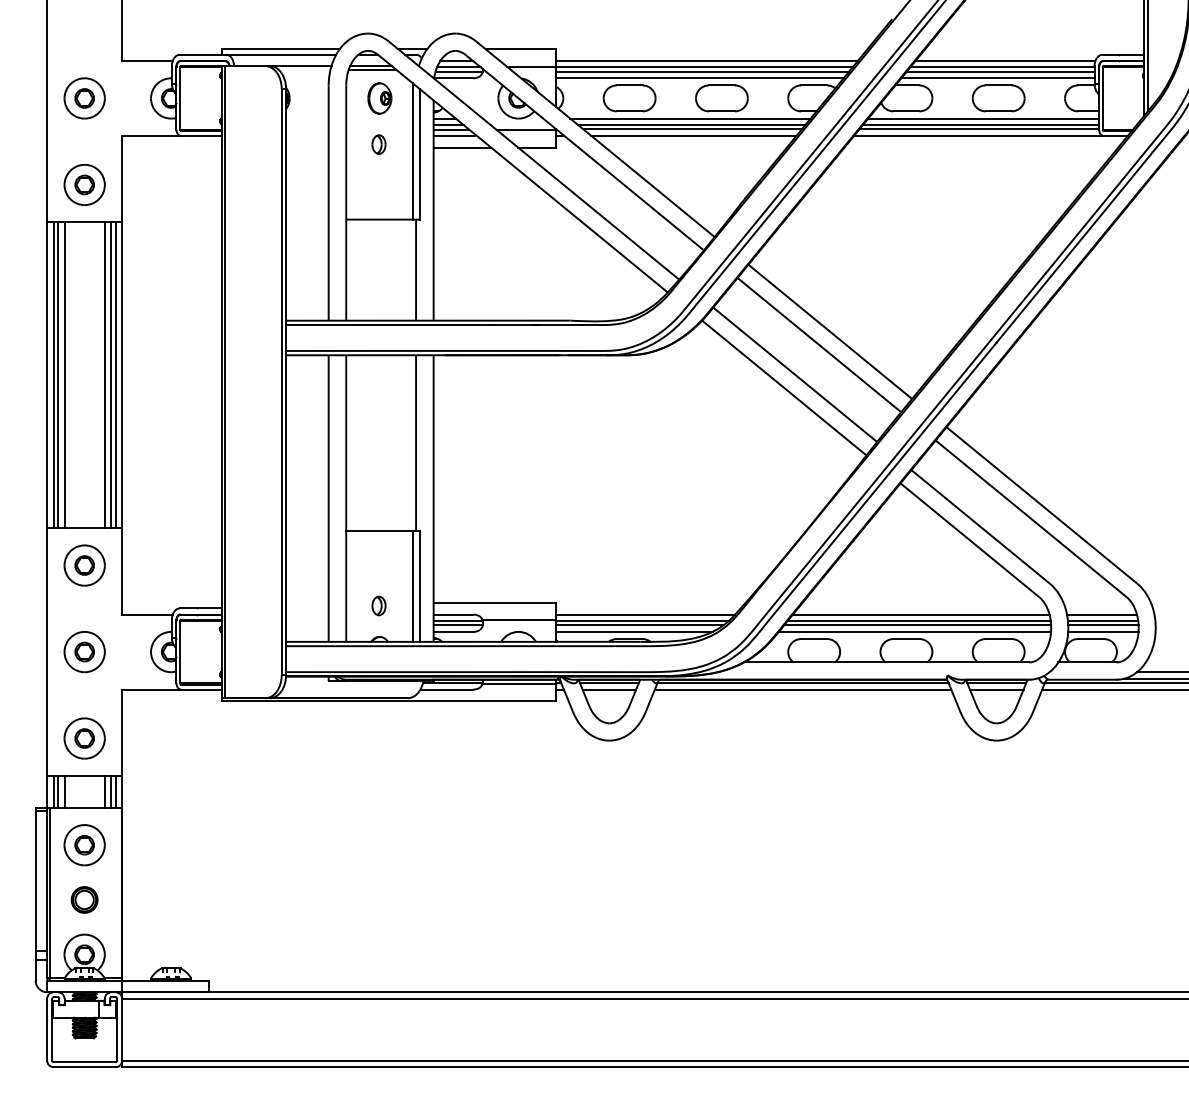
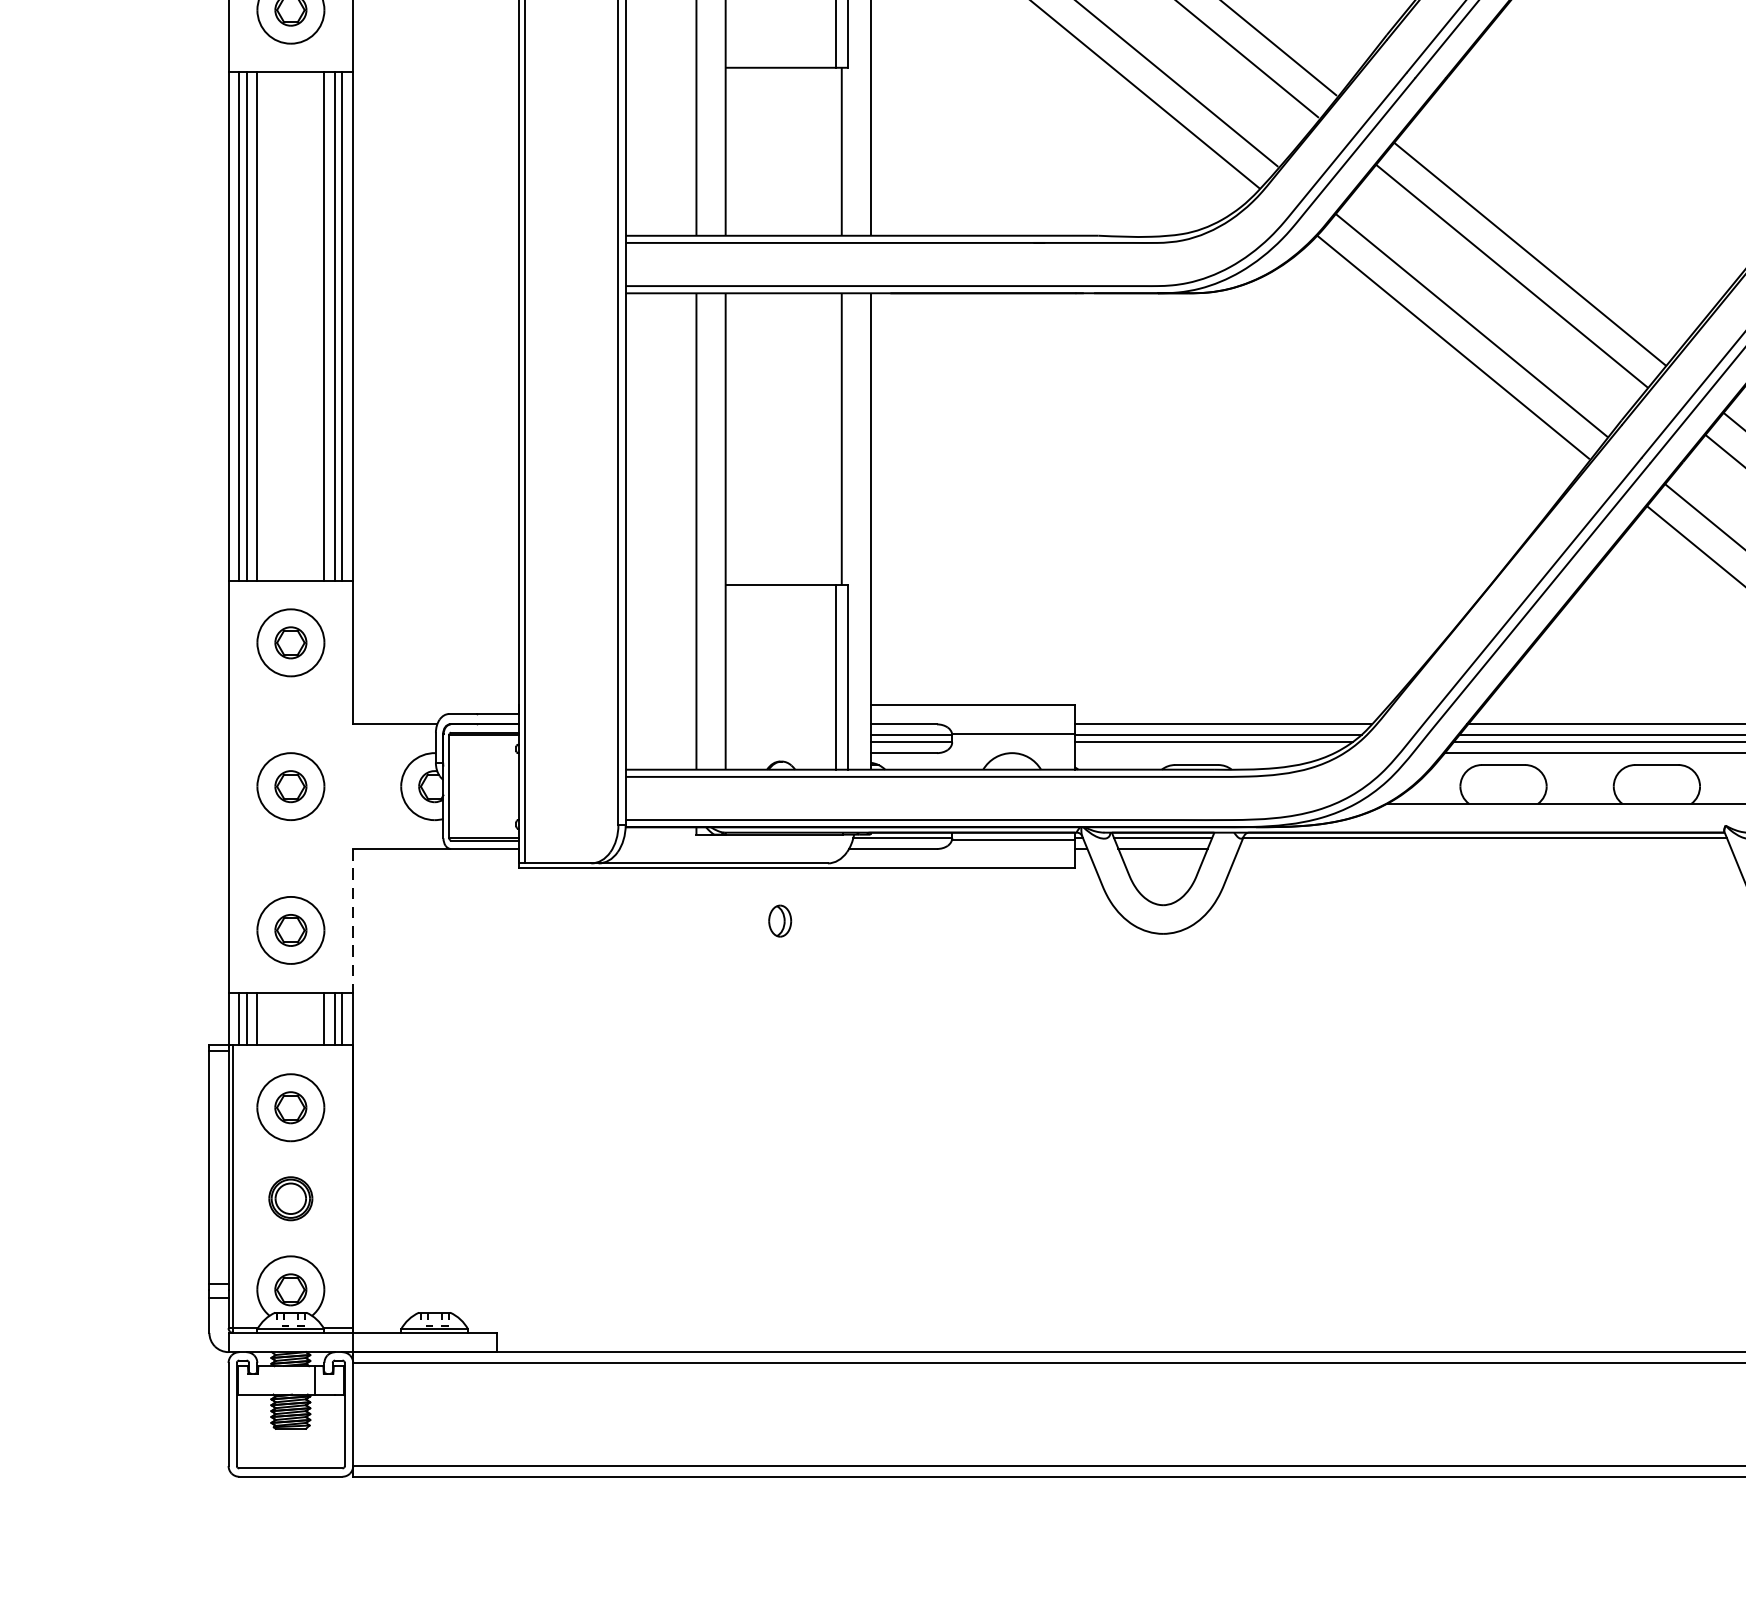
part: (378, 605) -> (779, 920), moved
line: (634, 631) -> (1204, 752), removed
line: (802, 689) -> (1484, 848), removed
line: (122, 733) -> (353, 922), solid -> dashed

